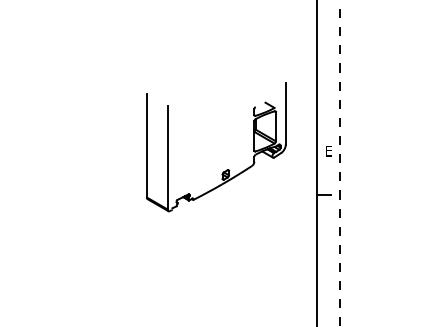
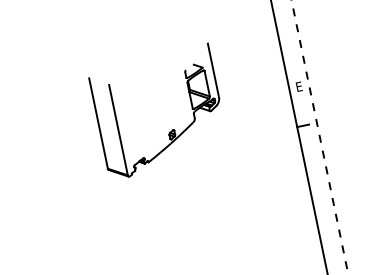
part: (226, 169) -> (171, 129), moved

